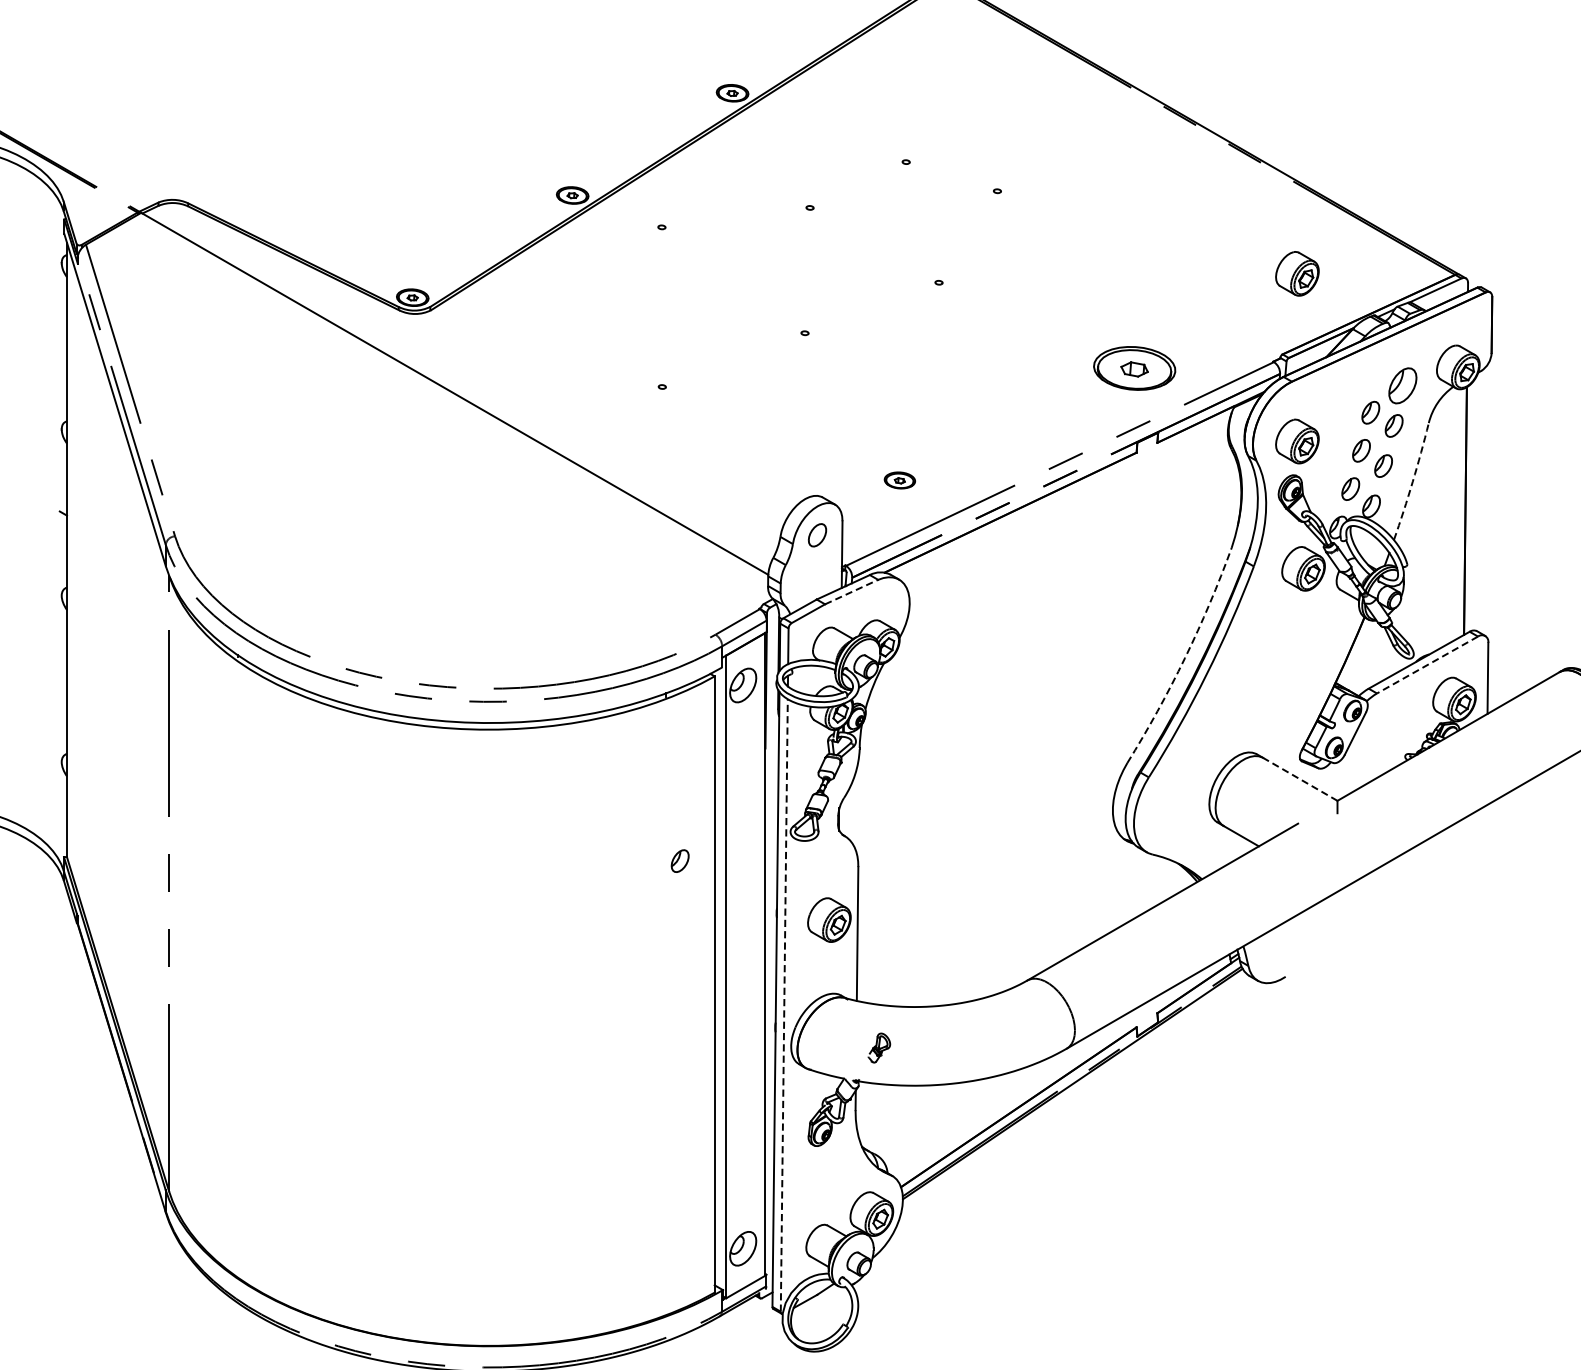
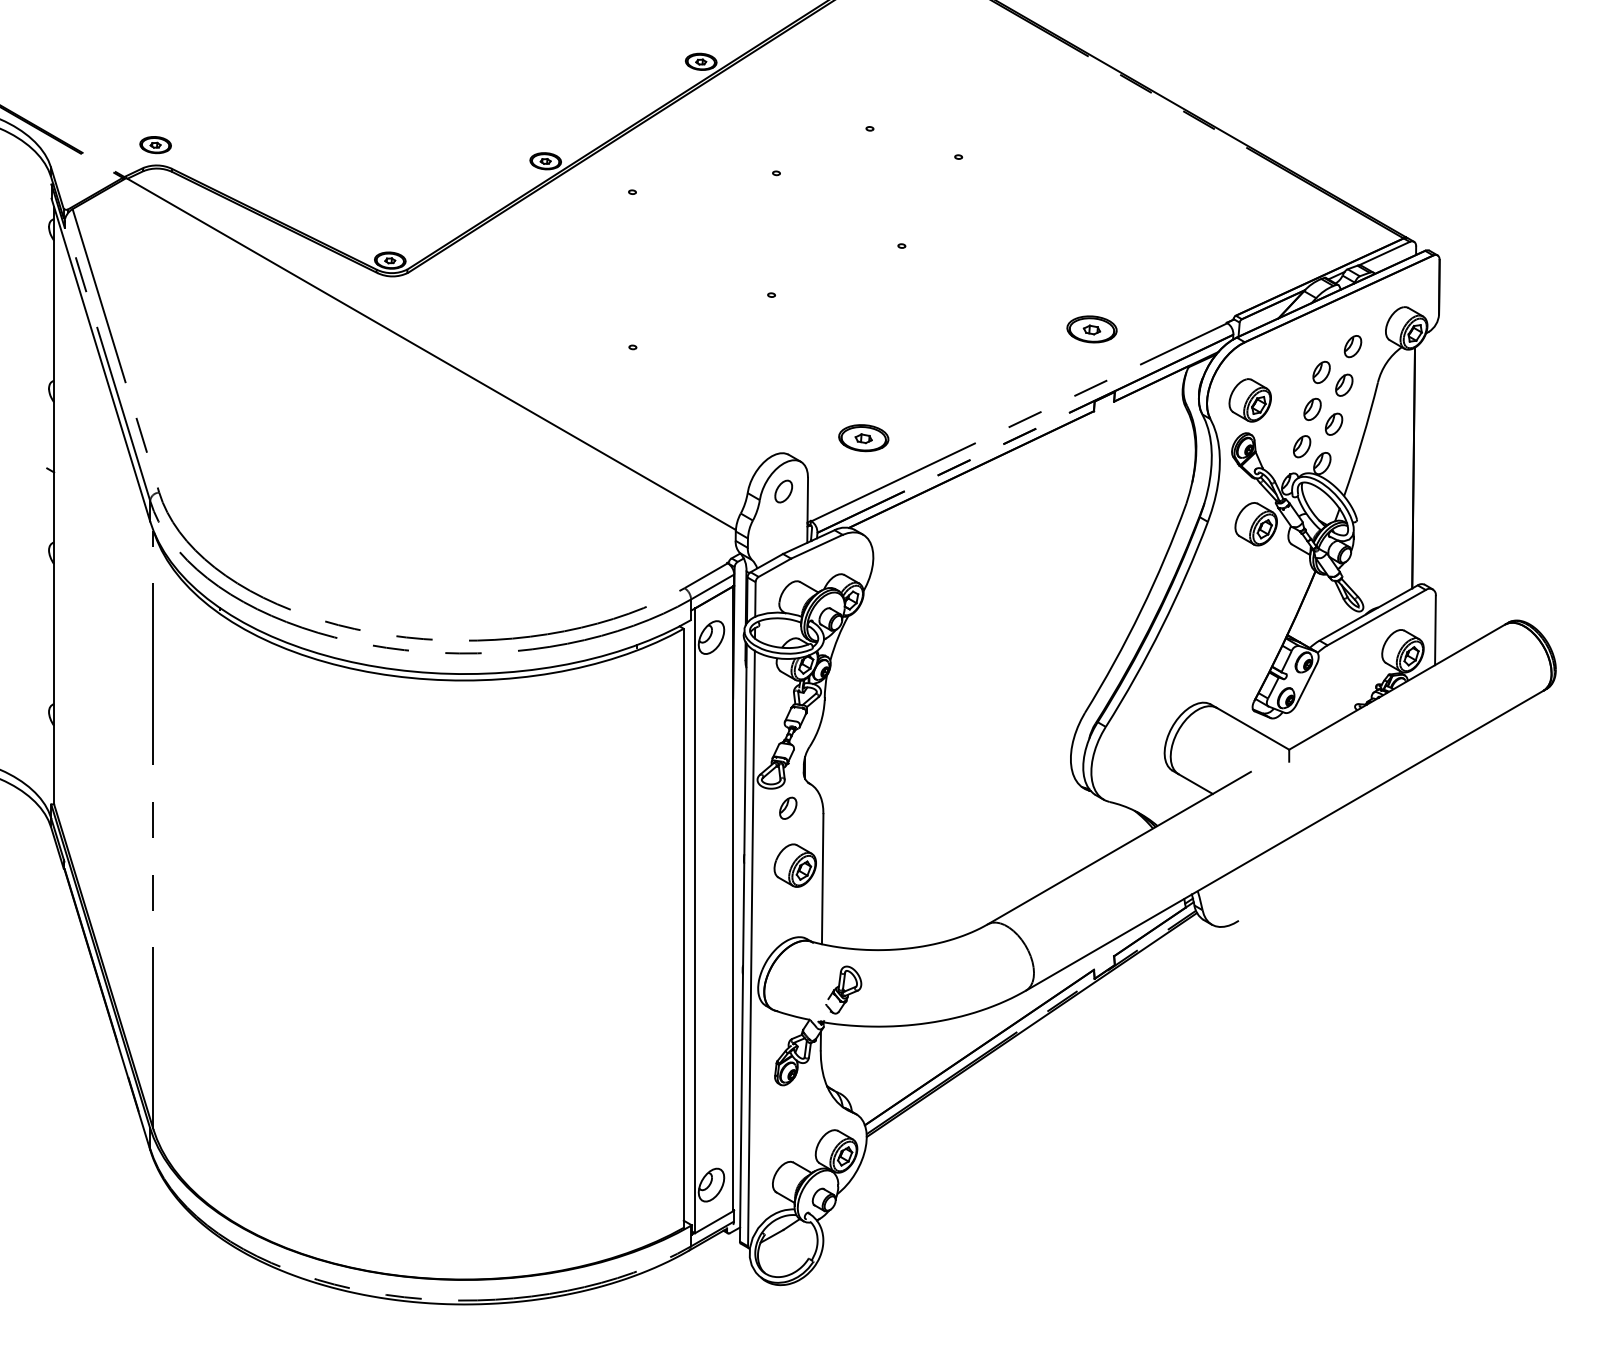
part: (171, 179) -> (155, 145), added
part: (1296, 273) -> (1249, 237), removed
part: (1134, 368) -> (1091, 329), size x0.62
part: (1403, 386) -> (1353, 346), size x0.62
part: (899, 480) -> (863, 438), size x1.67
arc: (1412, 481) -> (1362, 439), dashed -> solid
line: (852, 591) -> (817, 546), dashed -> solid
arc: (1185, 657) -> (1141, 610), dashed -> solid
line: (1427, 664) -> (1376, 617), dashed -> solid
line: (1300, 779) -> (1253, 728), dashed -> solid
part: (680, 860) -> (788, 807), moved
line: (784, 1005) -> (751, 948), dashed -> solid
part: (878, 1047) -> (843, 989), size x1.67

